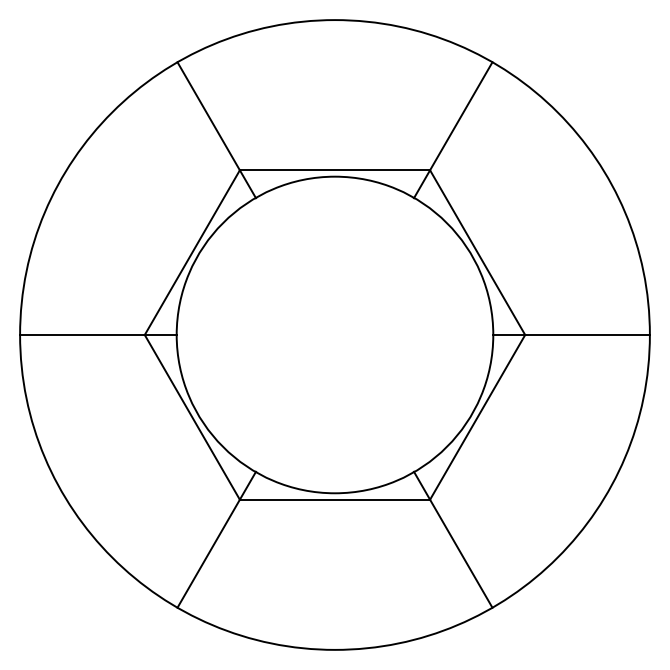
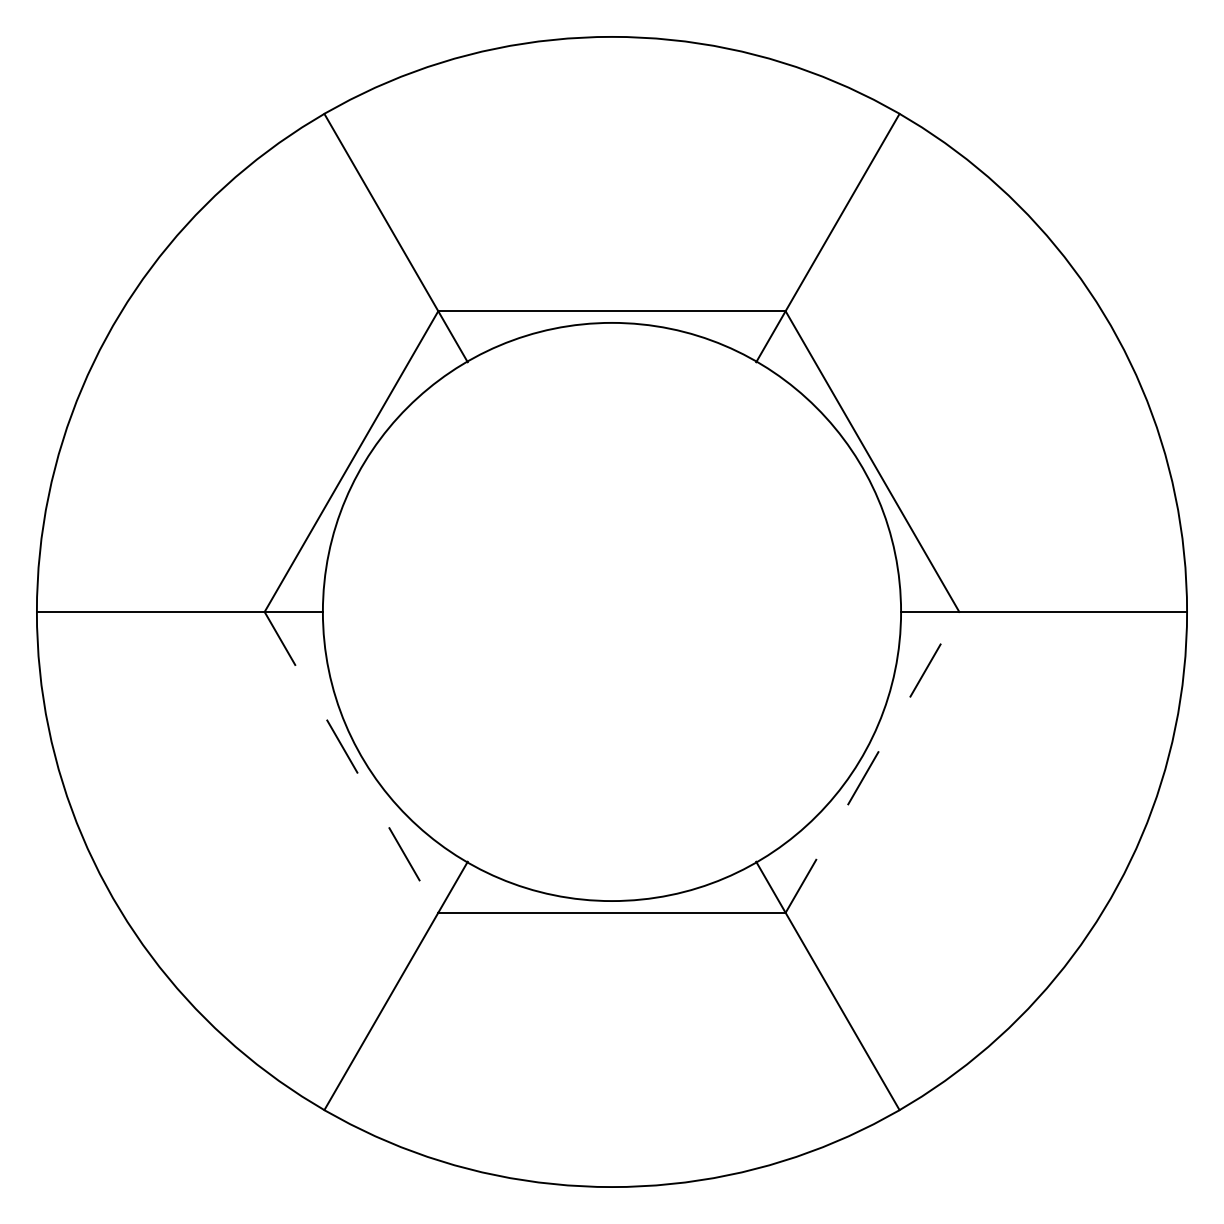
line: (477, 416) -> (872, 760), solid -> dashed
line: (192, 417) -> (351, 762), solid -> dashed

